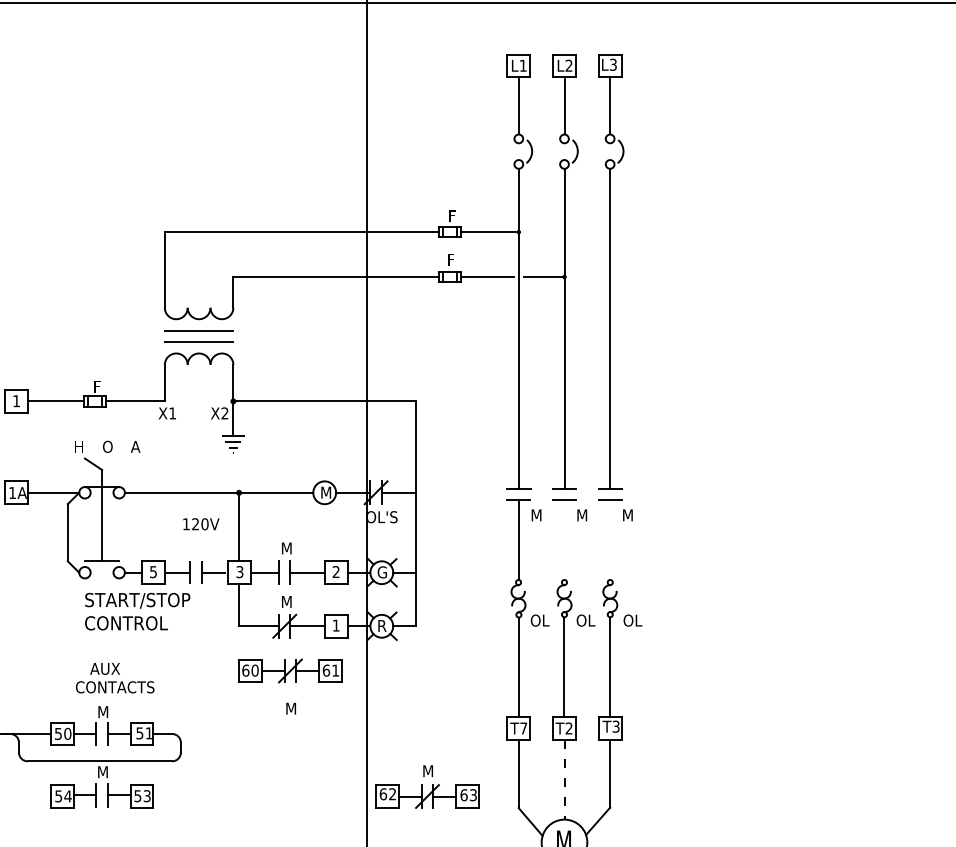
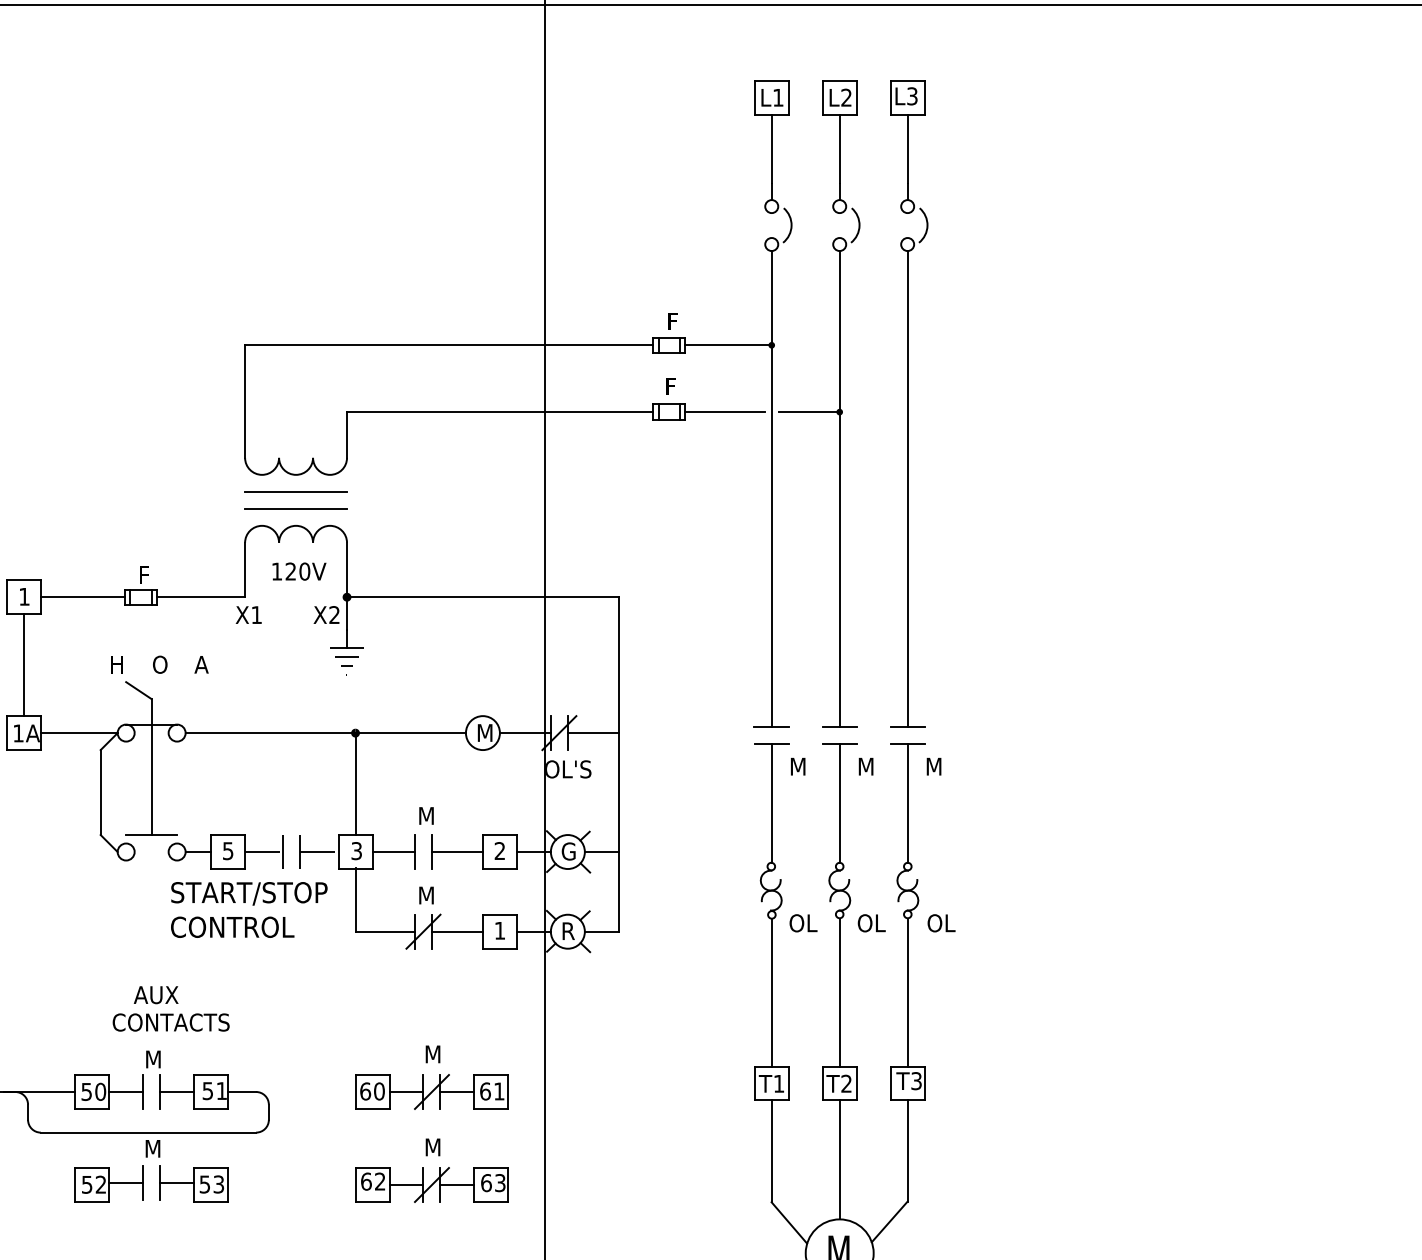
line: (16, 446) -> (24, 664), added
text: (201, 524) -> (299, 571), moved
line: (564, 539) -> (839, 802), added
line: (610, 539) -> (908, 802), added
text: (137, 611) -> (249, 909), moved
part: (290, 670) -> (432, 1091), moved
text: (523, 728) -> (778, 1083), T7 -> T1
line: (564, 779) -> (839, 1159), dashed -> solid
part: (427, 786) -> (432, 1170), moved
text: (67, 796) -> (100, 1184), 54 -> 52

